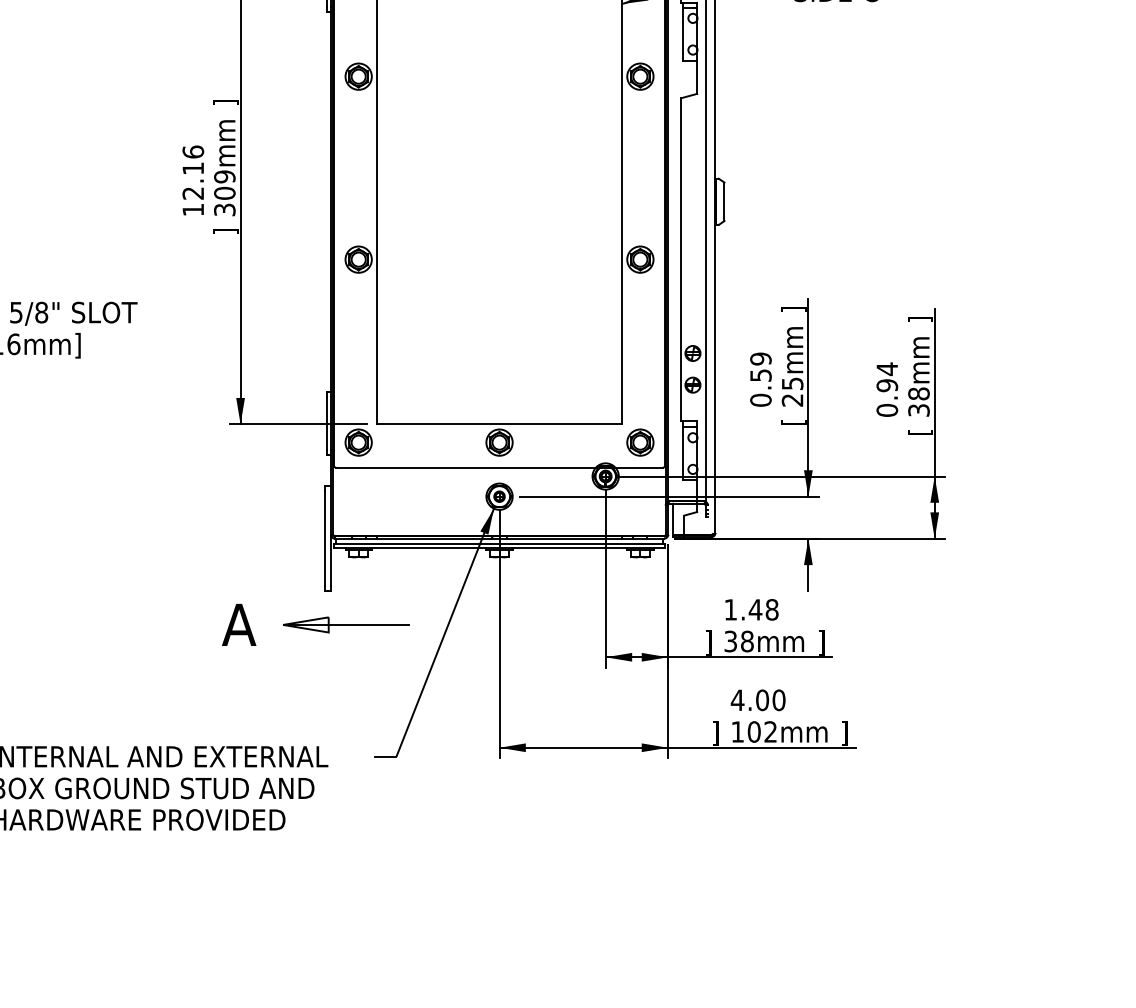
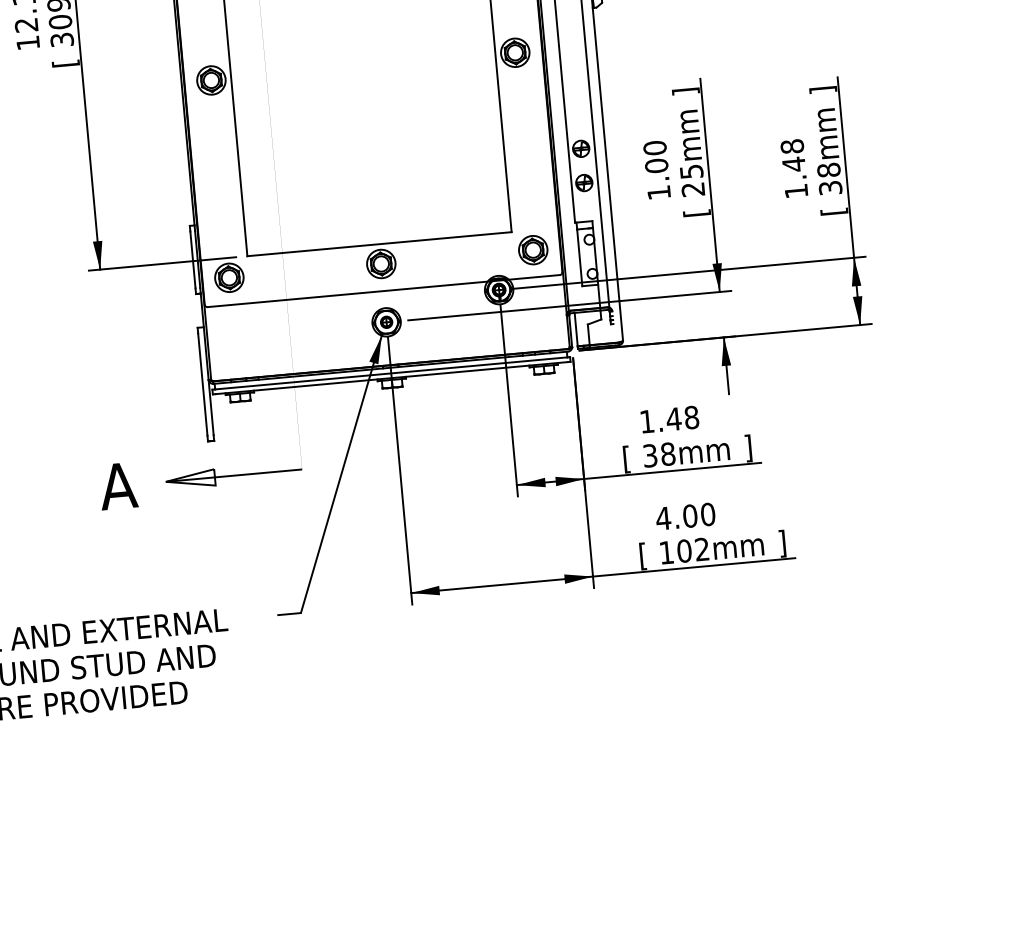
text: (225, 231) -> (64, 63), ] -> [
text: (760, 379) -> (656, 170), 0.59 -> 1.00
text: (887, 389) -> (794, 168), 0.94 -> 1.48
text: (708, 642) -> (626, 459), ] -> [
text: (715, 733) -> (642, 556), ] -> [

